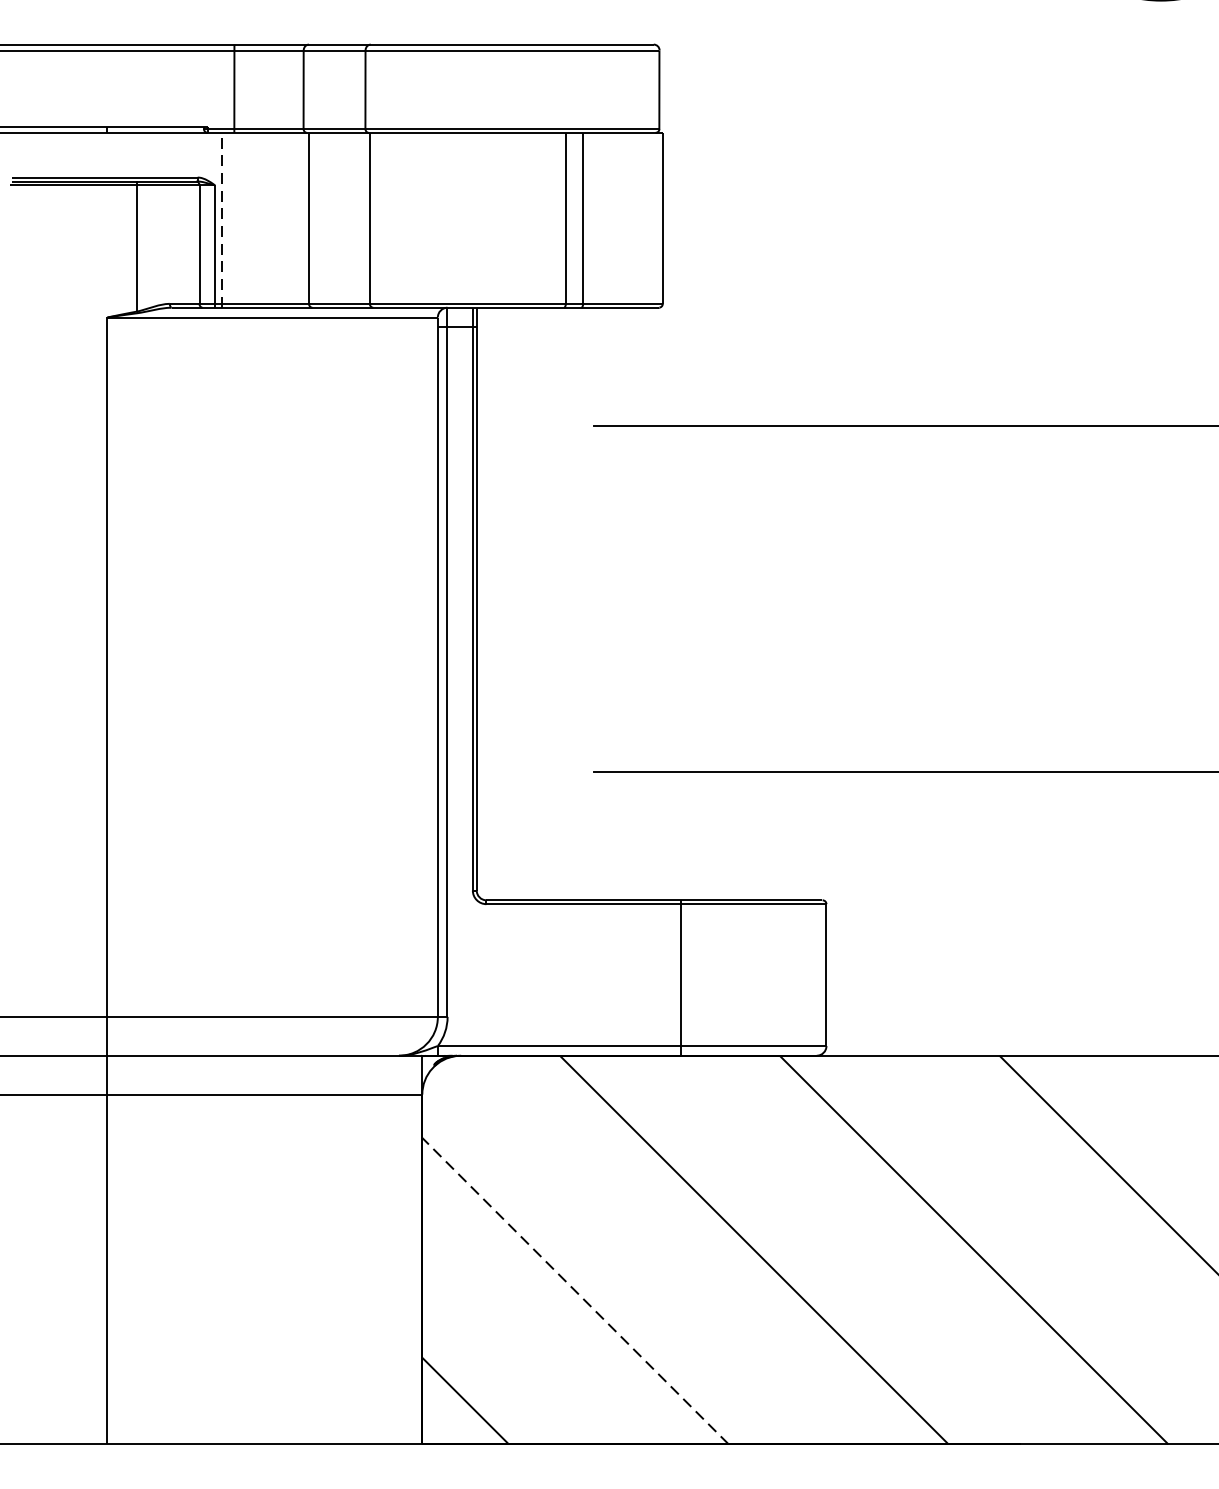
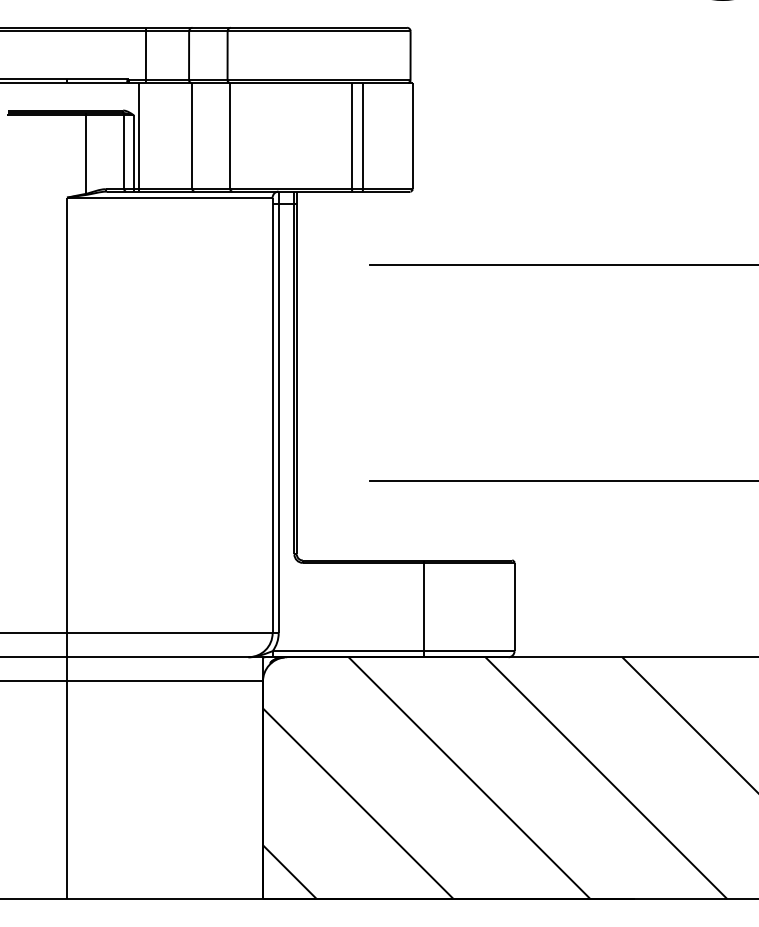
line: (222, 219) -> (138, 136), dashed -> solid
line: (575, 1290) -> (358, 803), dashed -> solid

